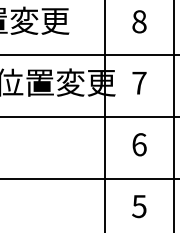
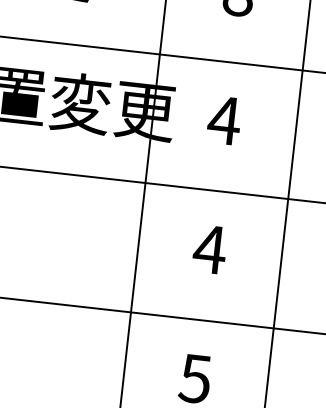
text: (139, 82) -> (224, 119), 7 -> 4
text: (139, 144) -> (210, 248), 6 -> 4

